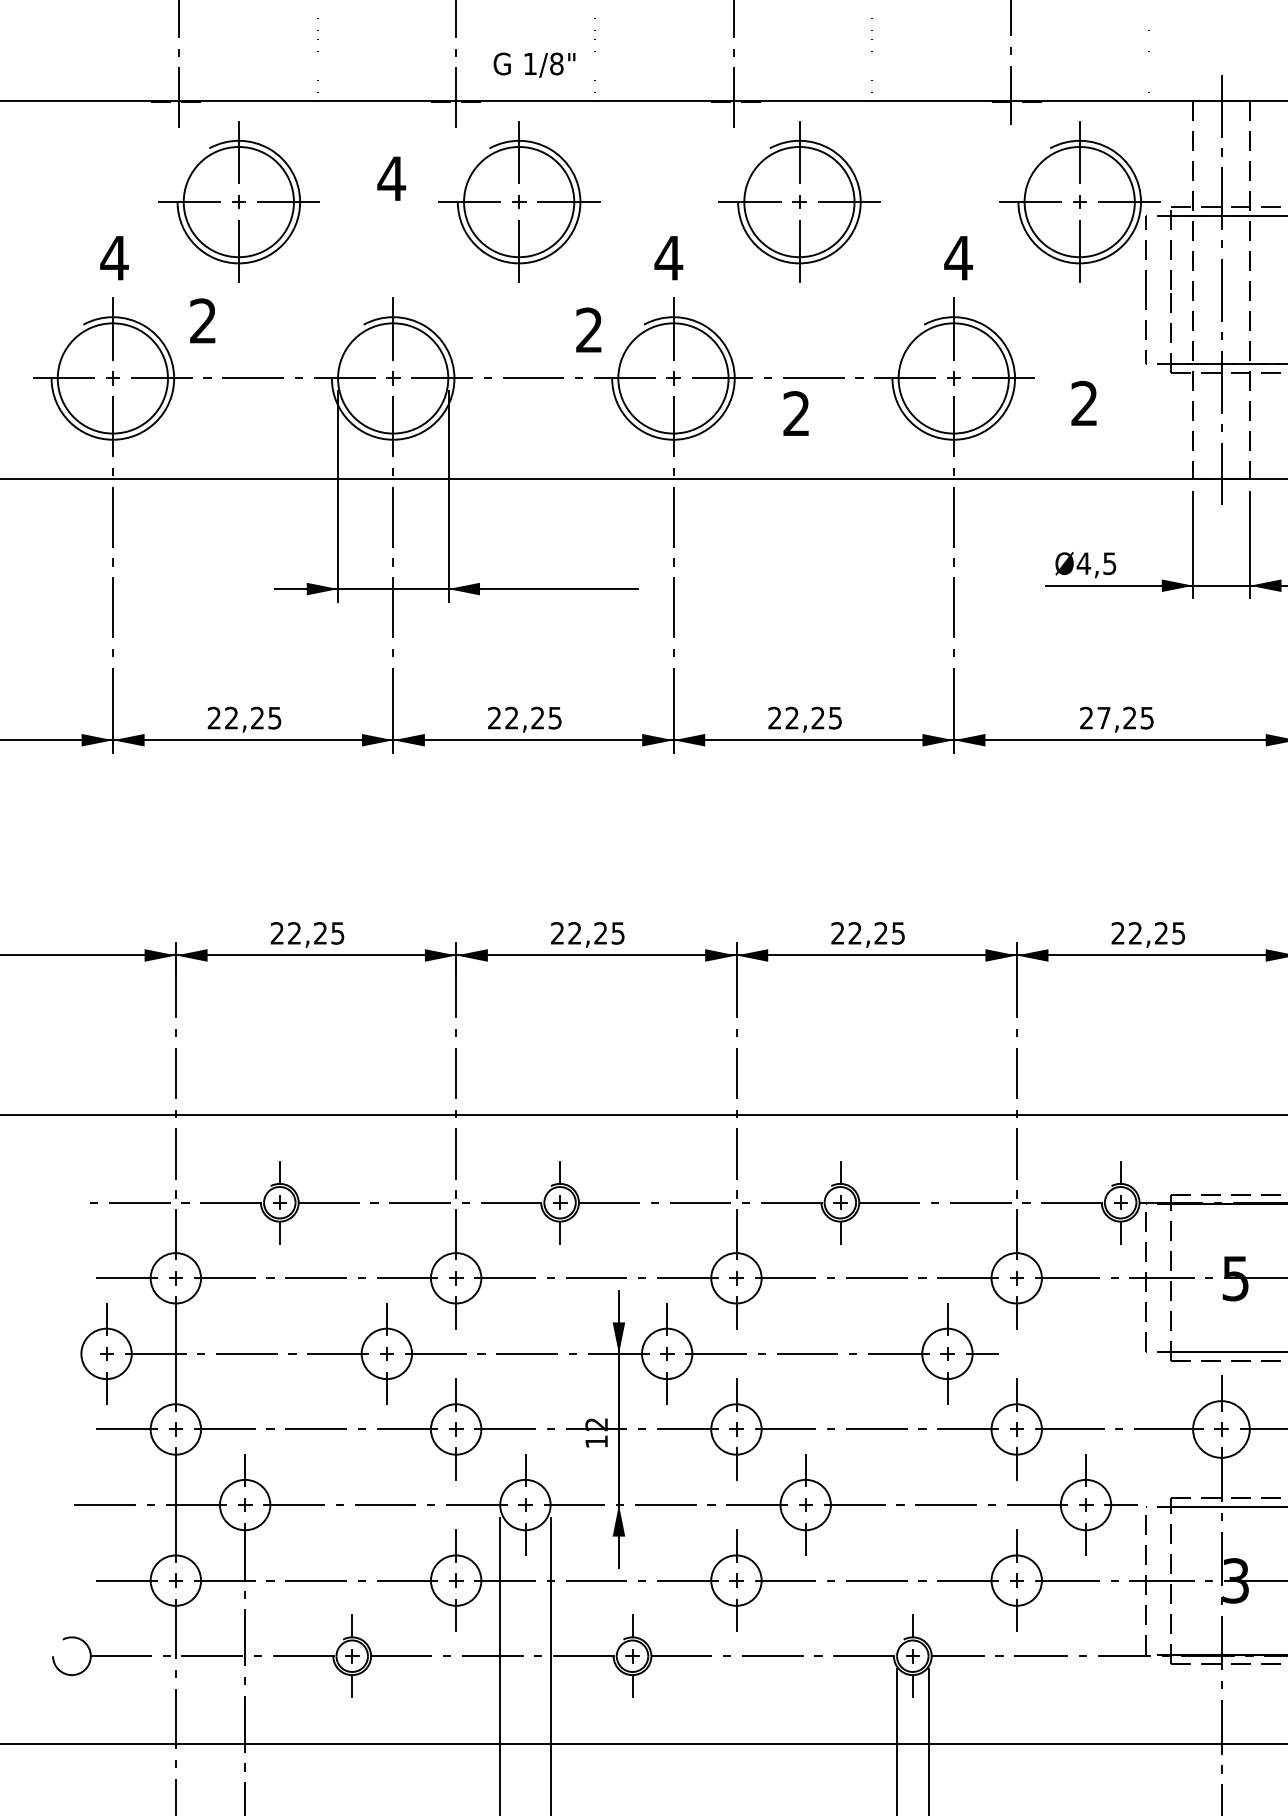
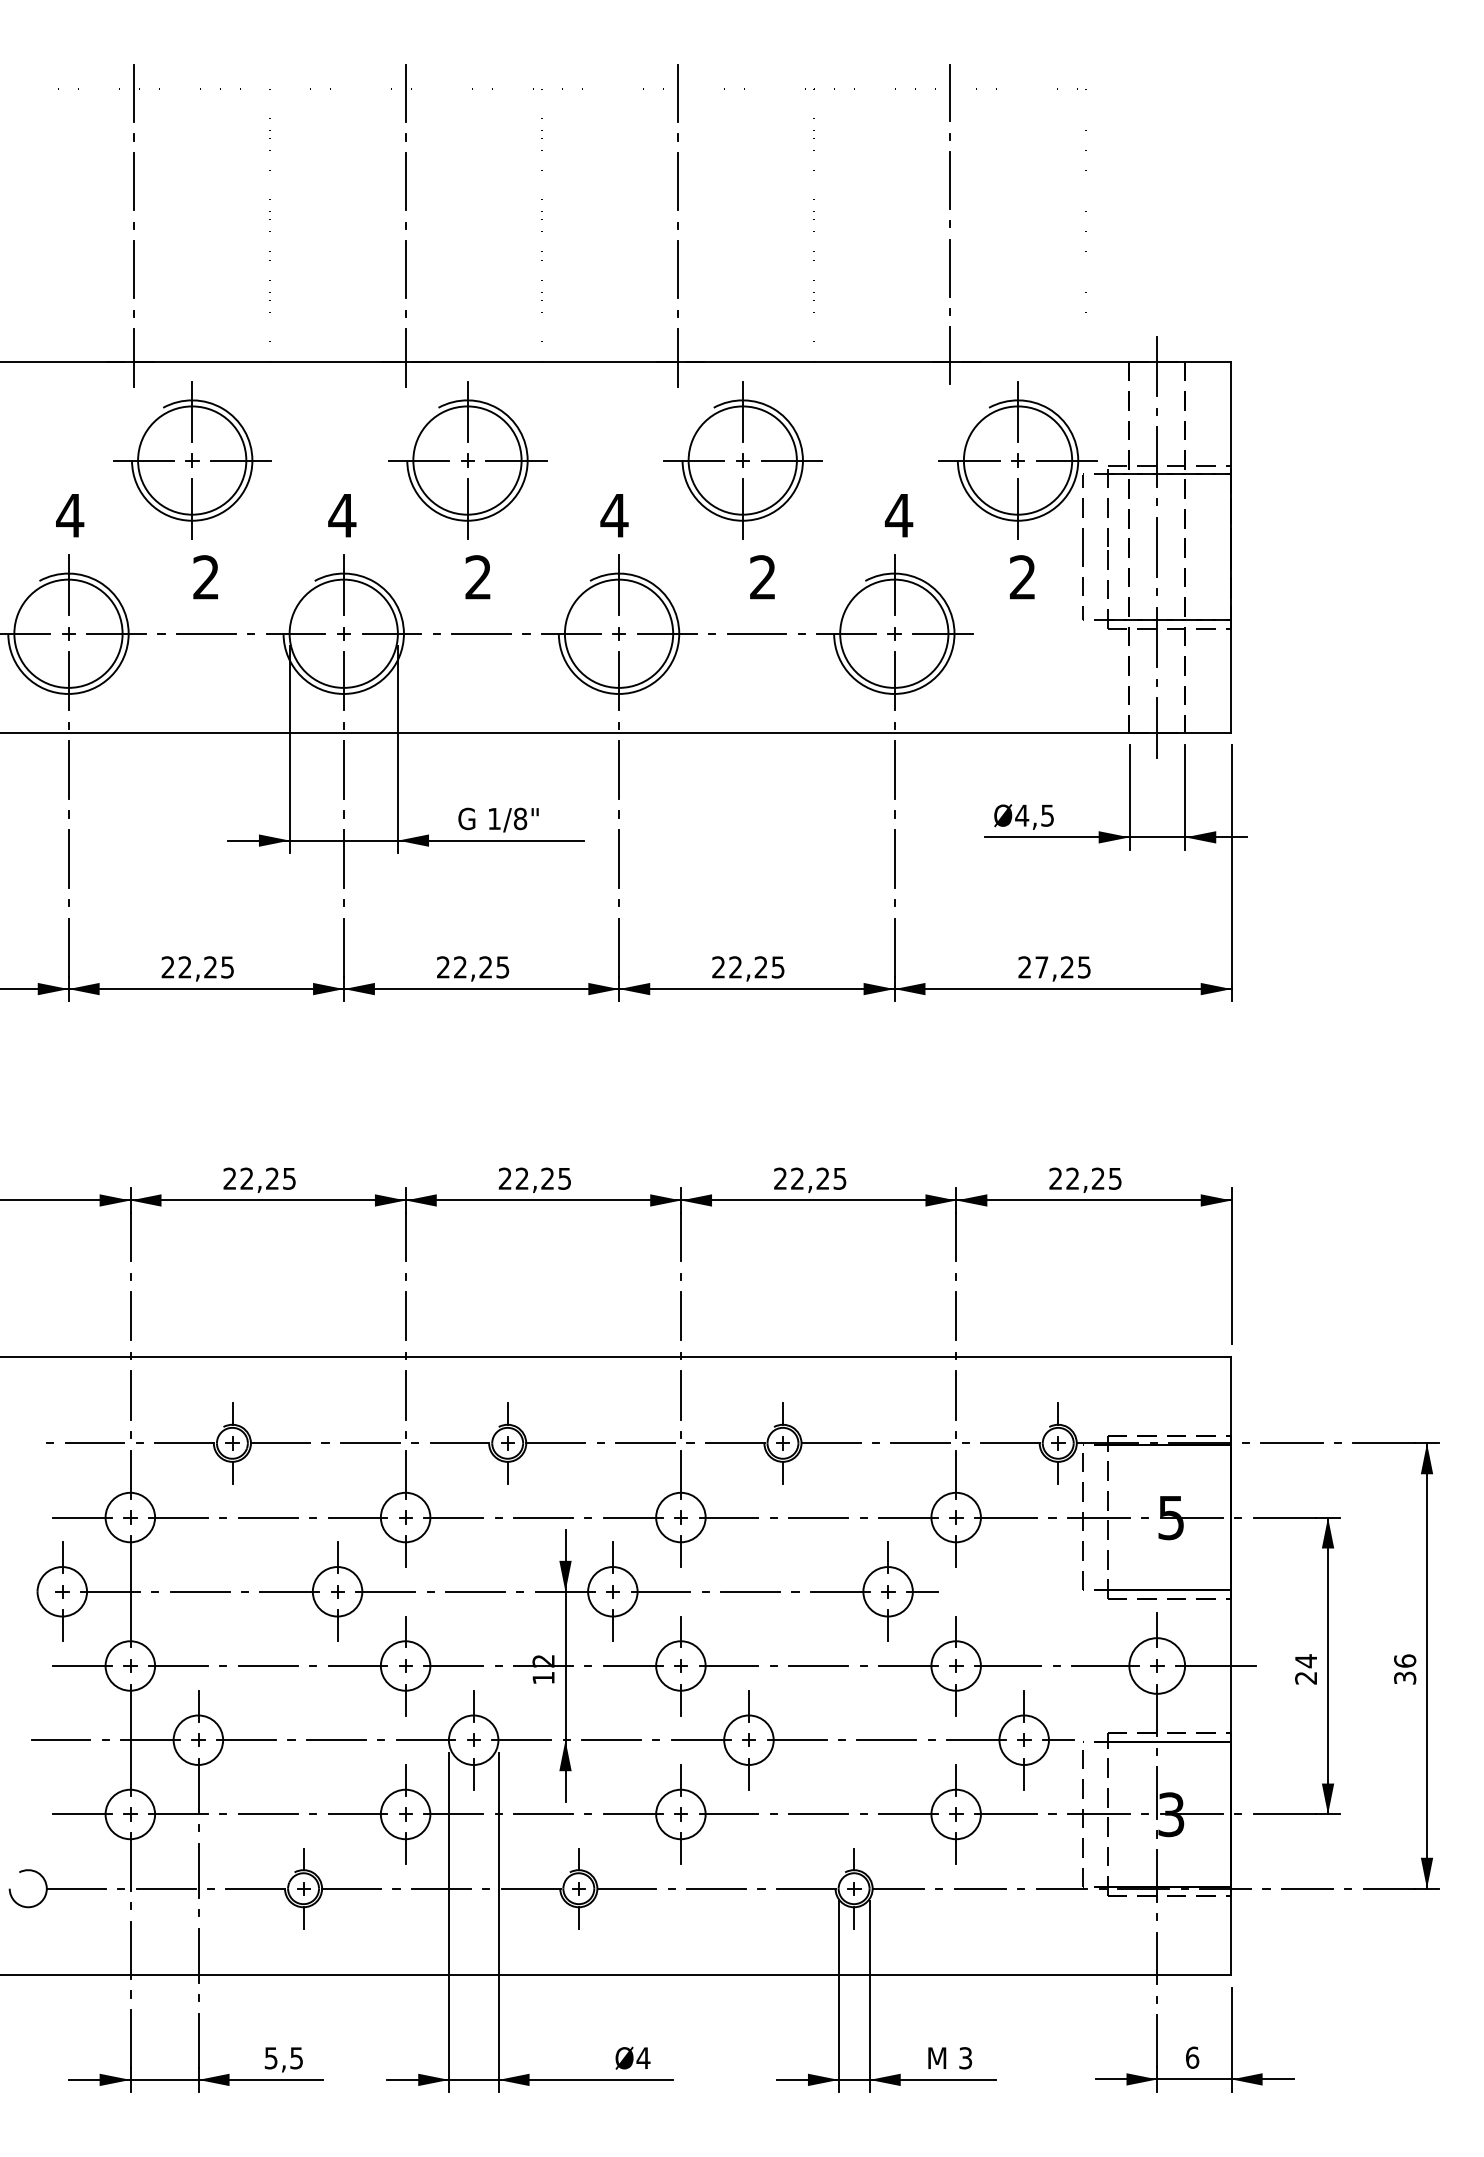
text: (534, 64) -> (498, 819), moved
text: (391, 178) -> (342, 515), moved
text: (202, 321) -> (205, 577), moved
text: (588, 330) -> (477, 577), moved
text: (1084, 403) -> (1022, 577), moved
text: (796, 413) -> (762, 577), moved

